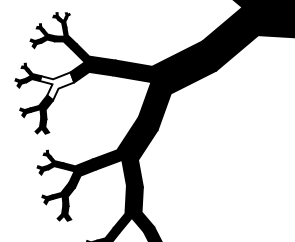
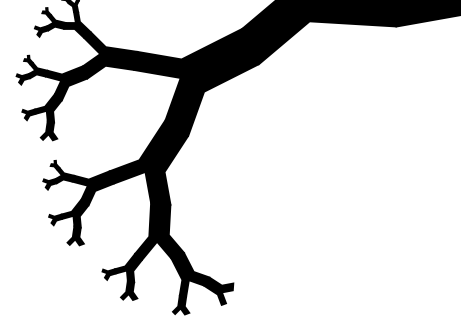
fill: (56, 86) -> (66, 83), added

